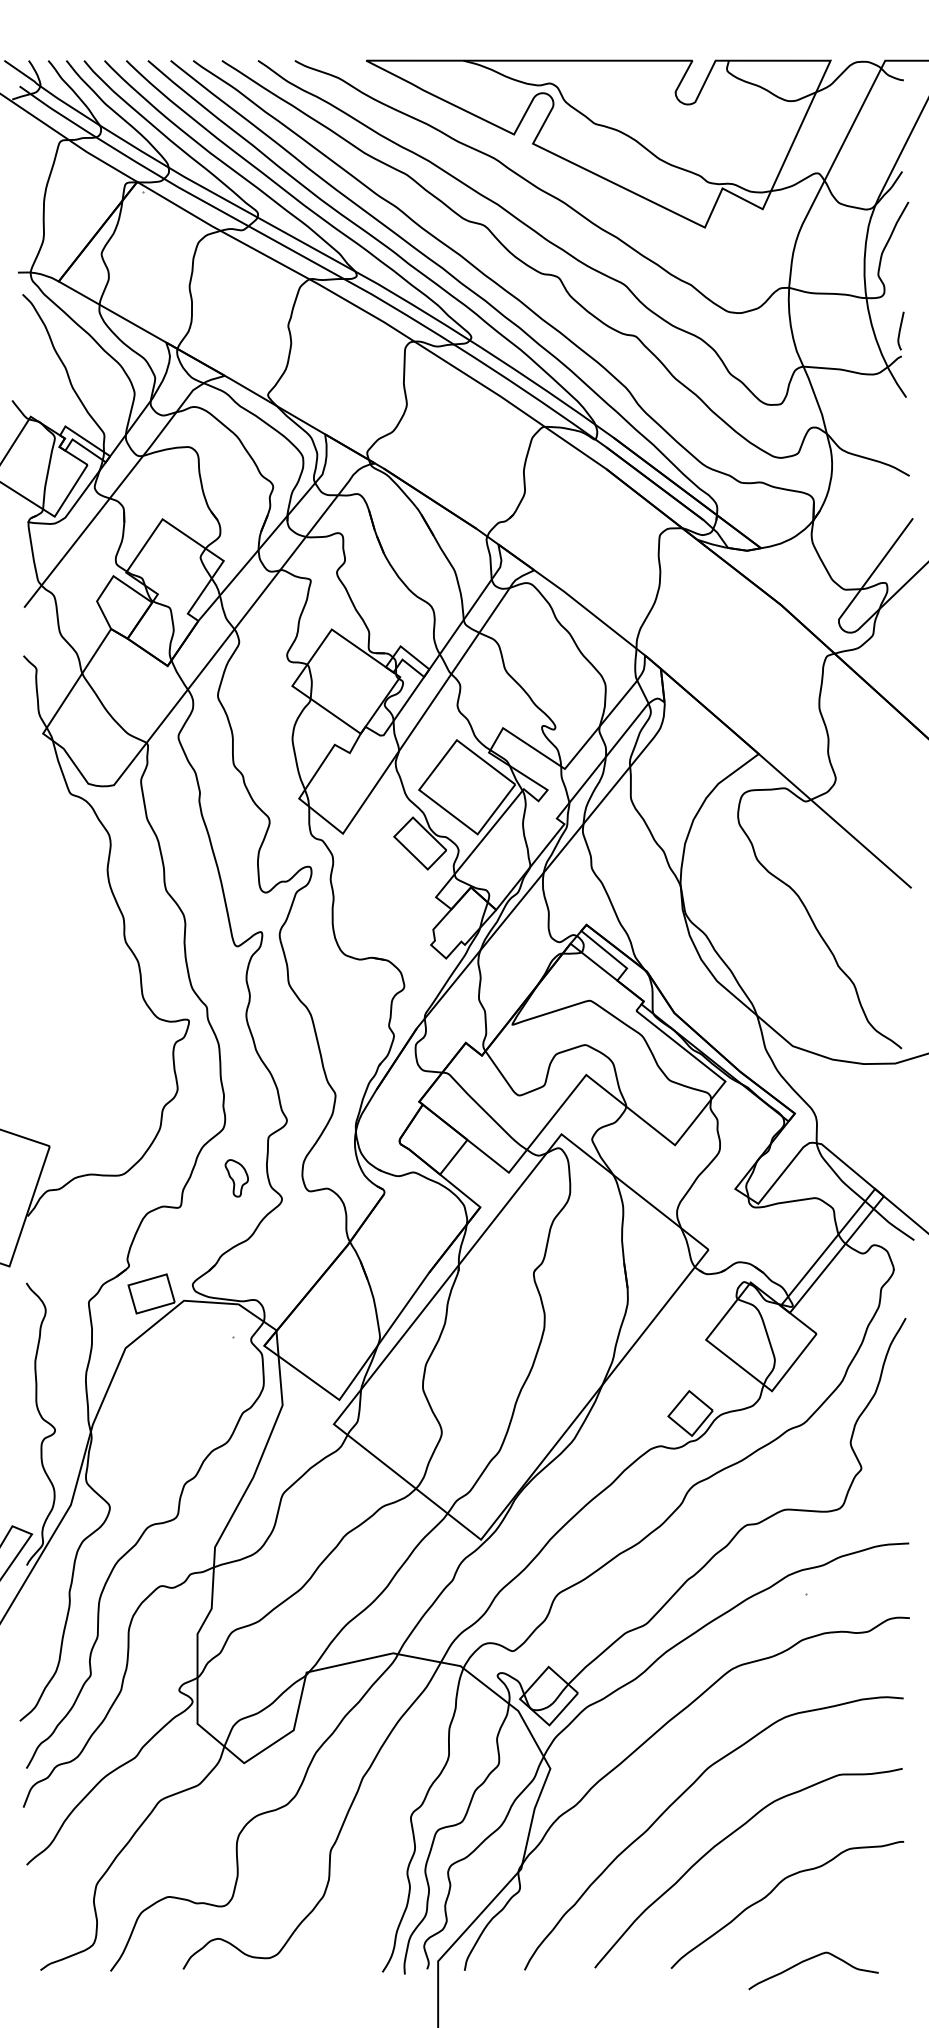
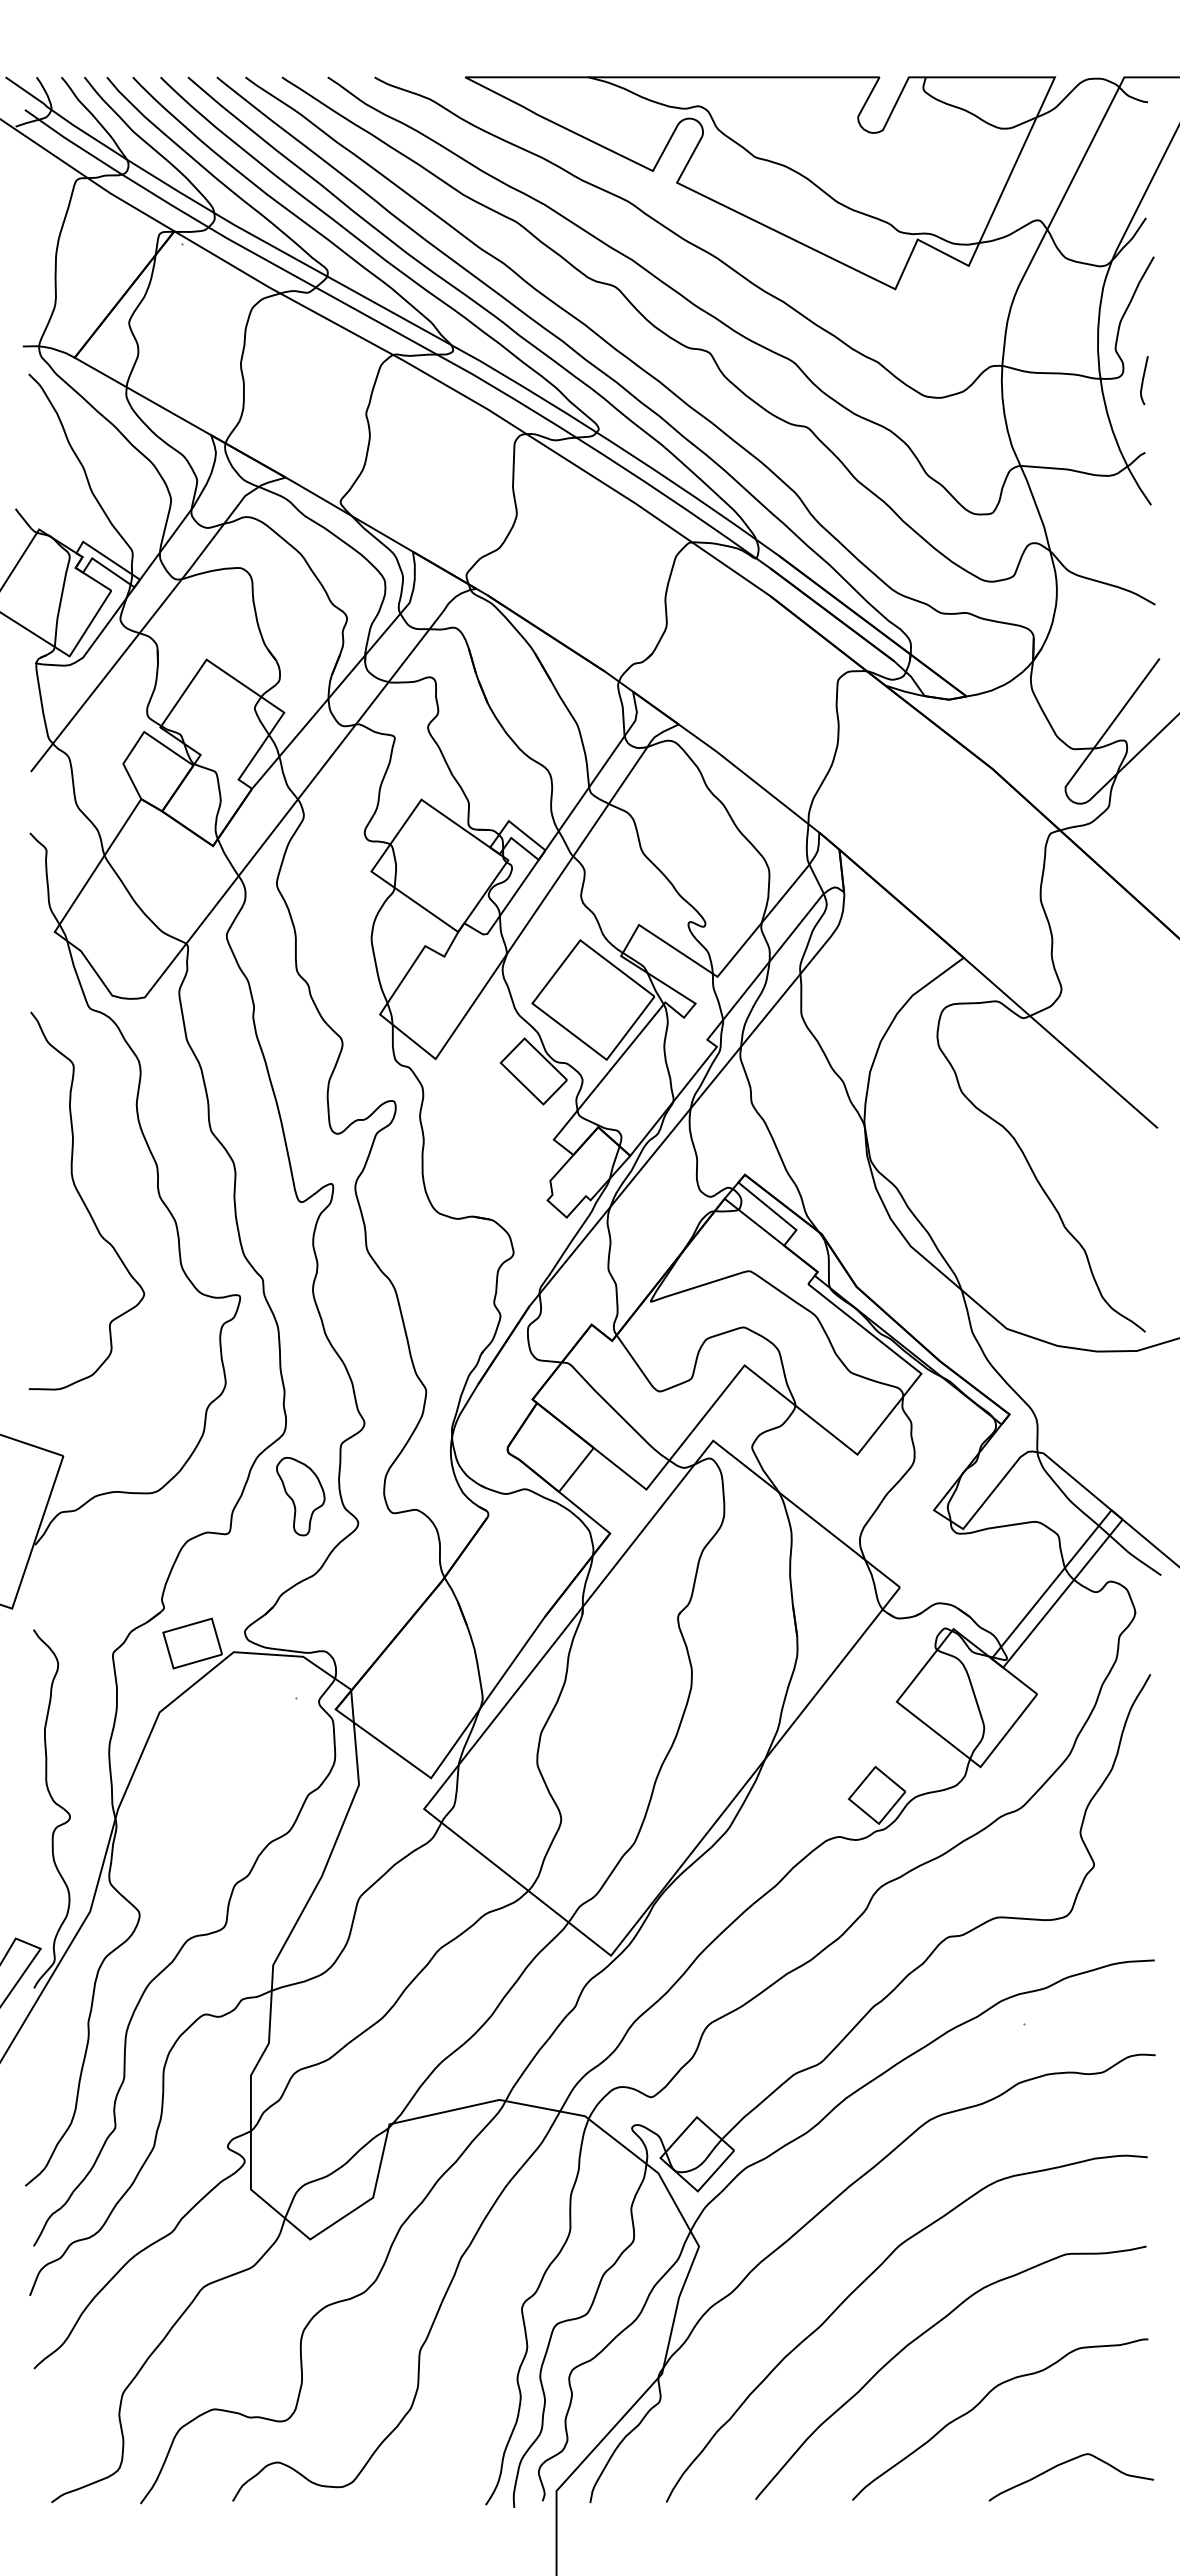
curve: (900, 330) -> (1143, 380), moved
curve: (66, 945) -> (84, 1201), added
part: (236, 1178) -> (300, 1496), size x1.67
curve: (808, 1960) -> (1065, 2463), moved

